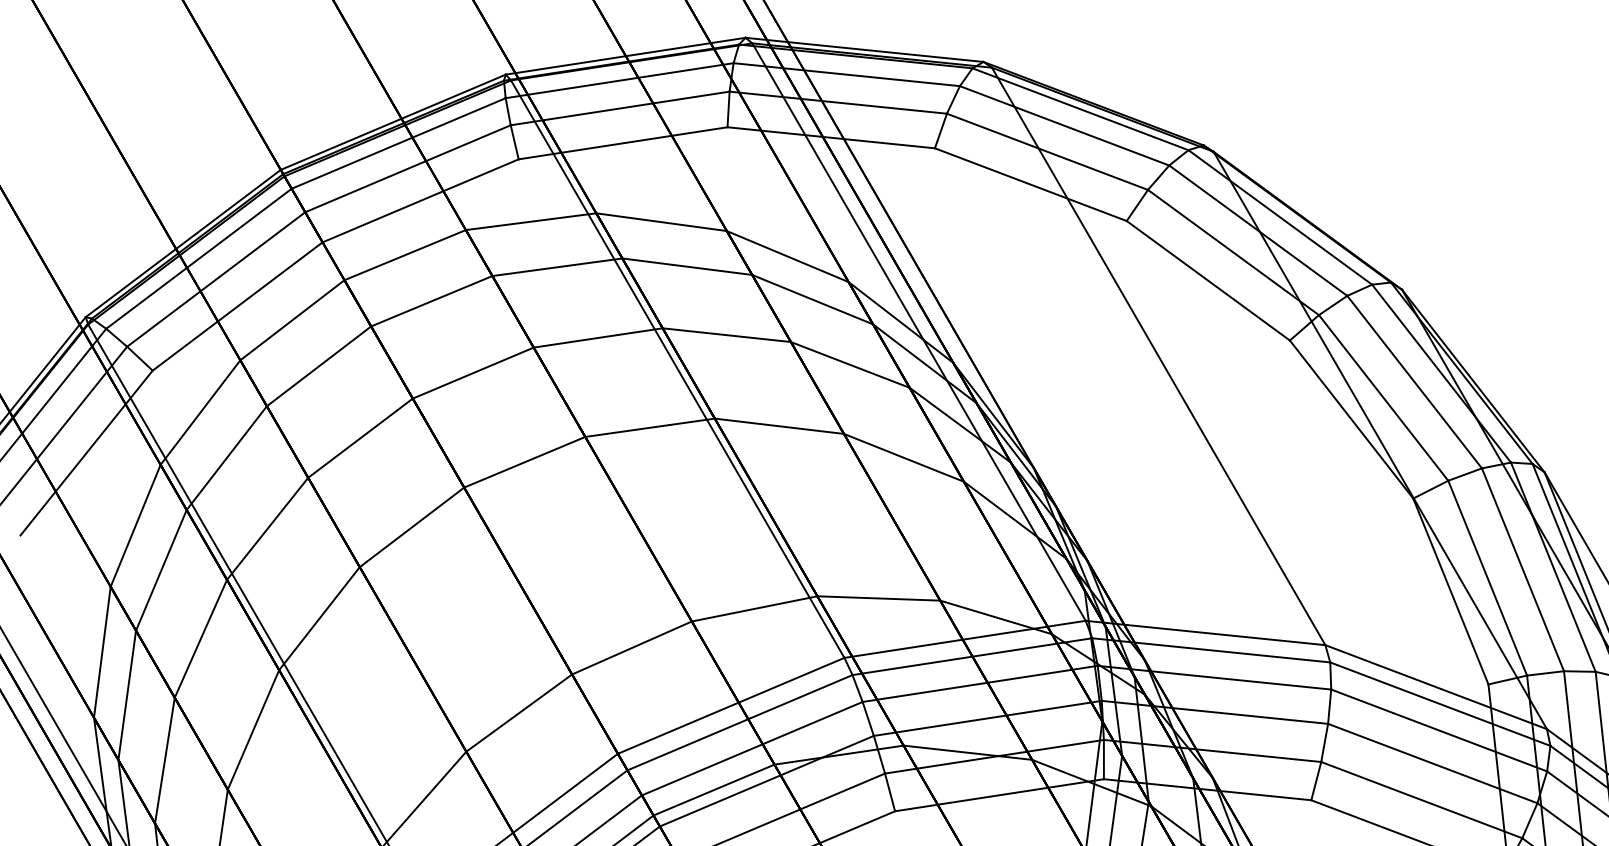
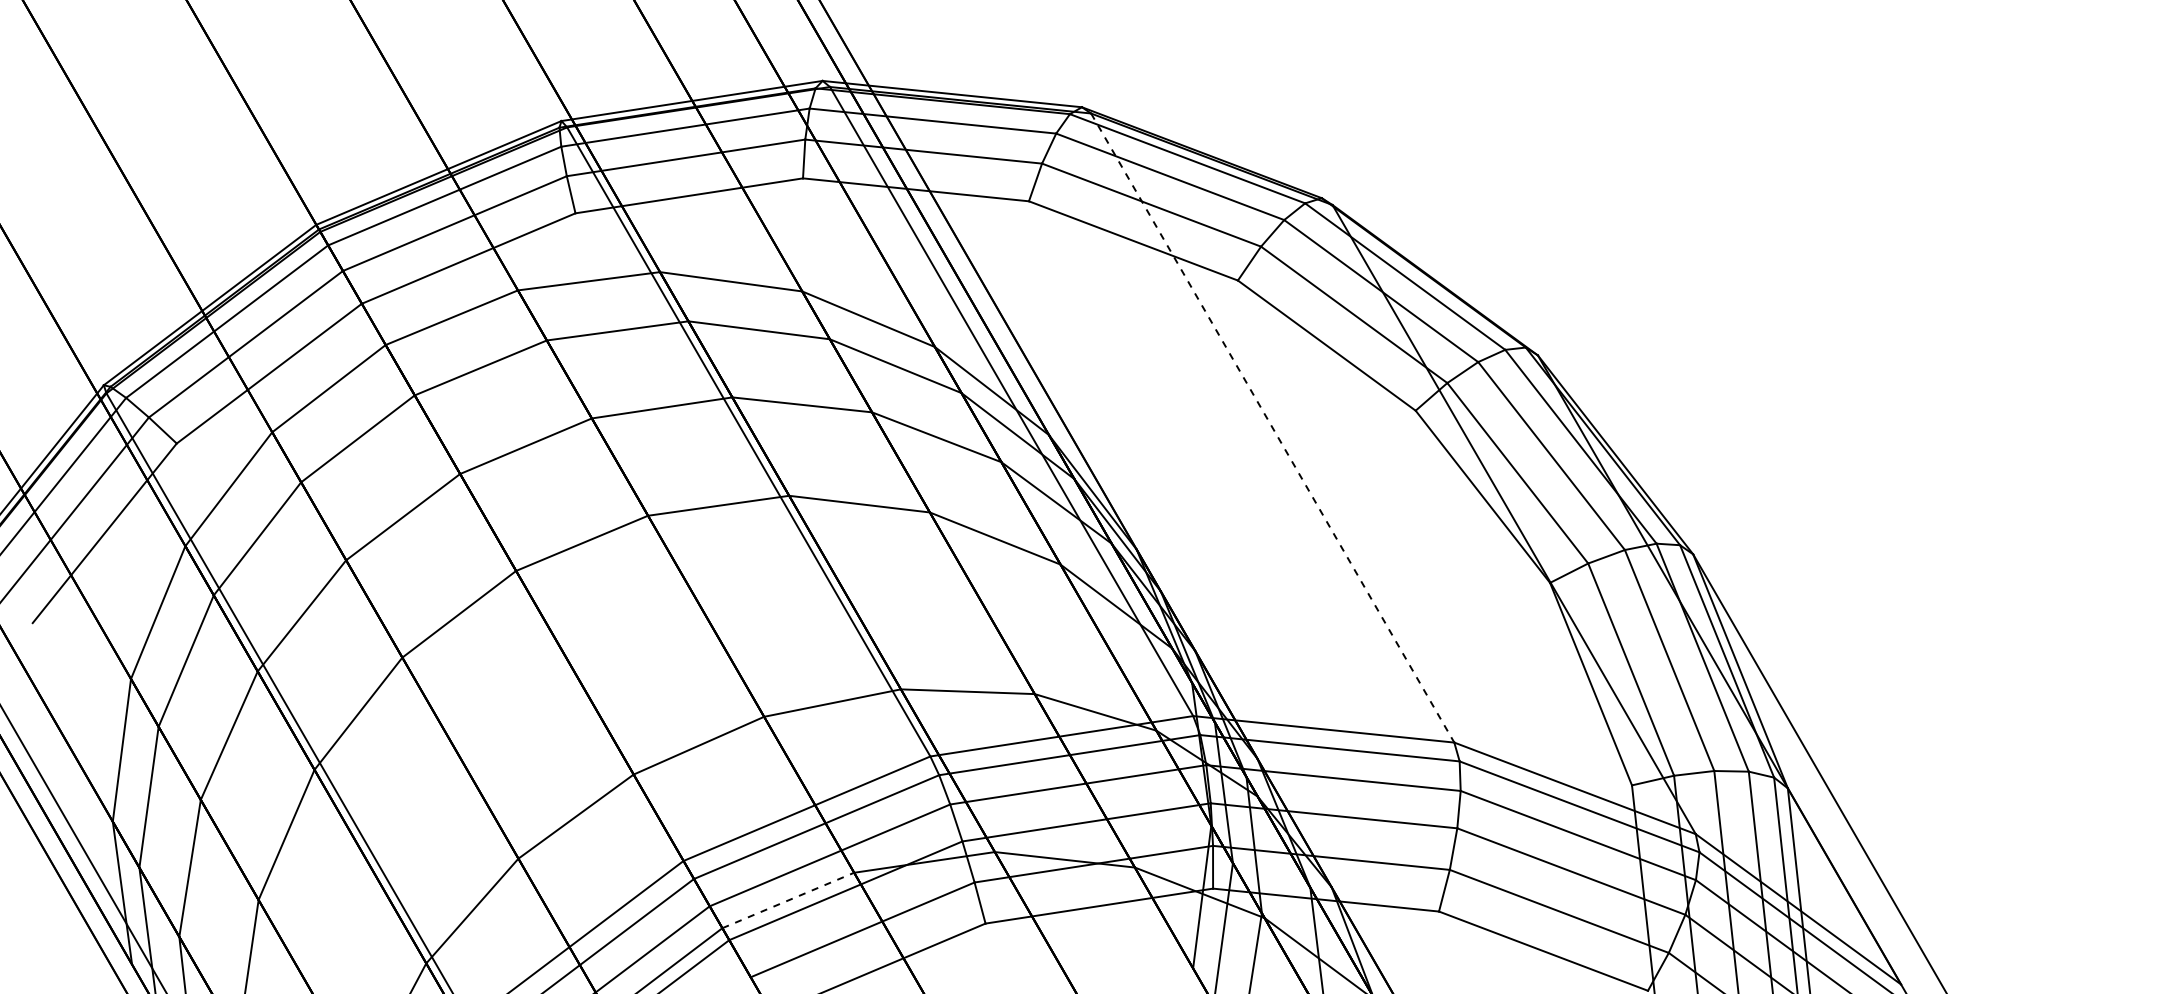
line: (1158, 356) -> (1272, 428), solid -> dashed
line: (714, 790) -> (788, 900), solid -> dashed

